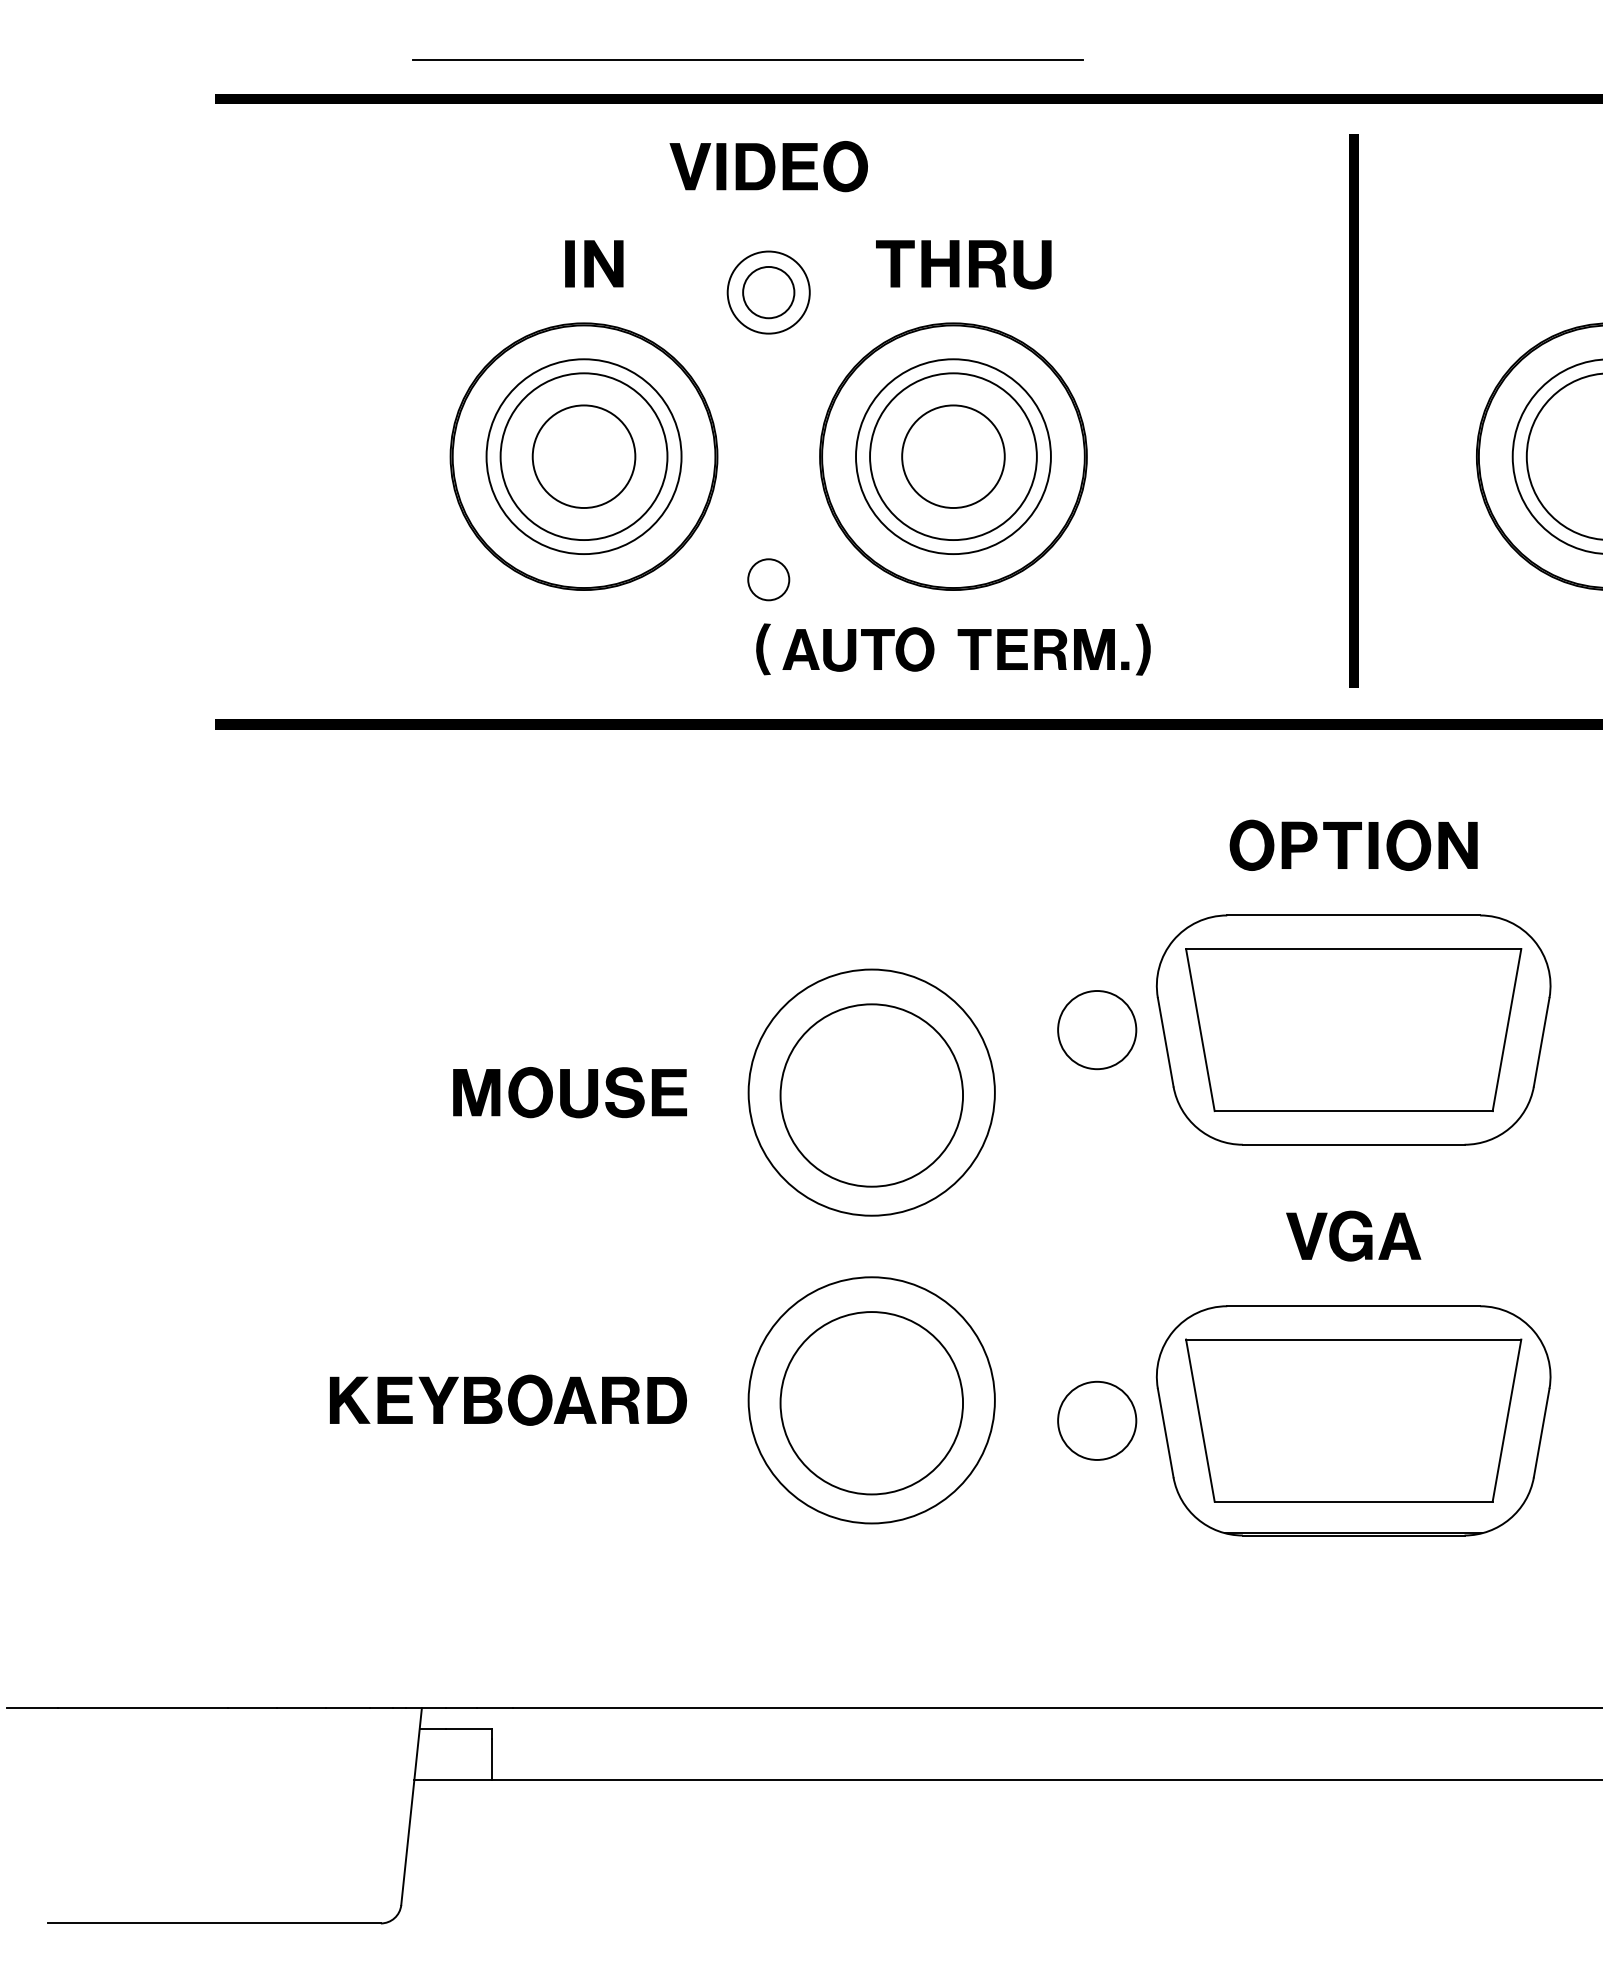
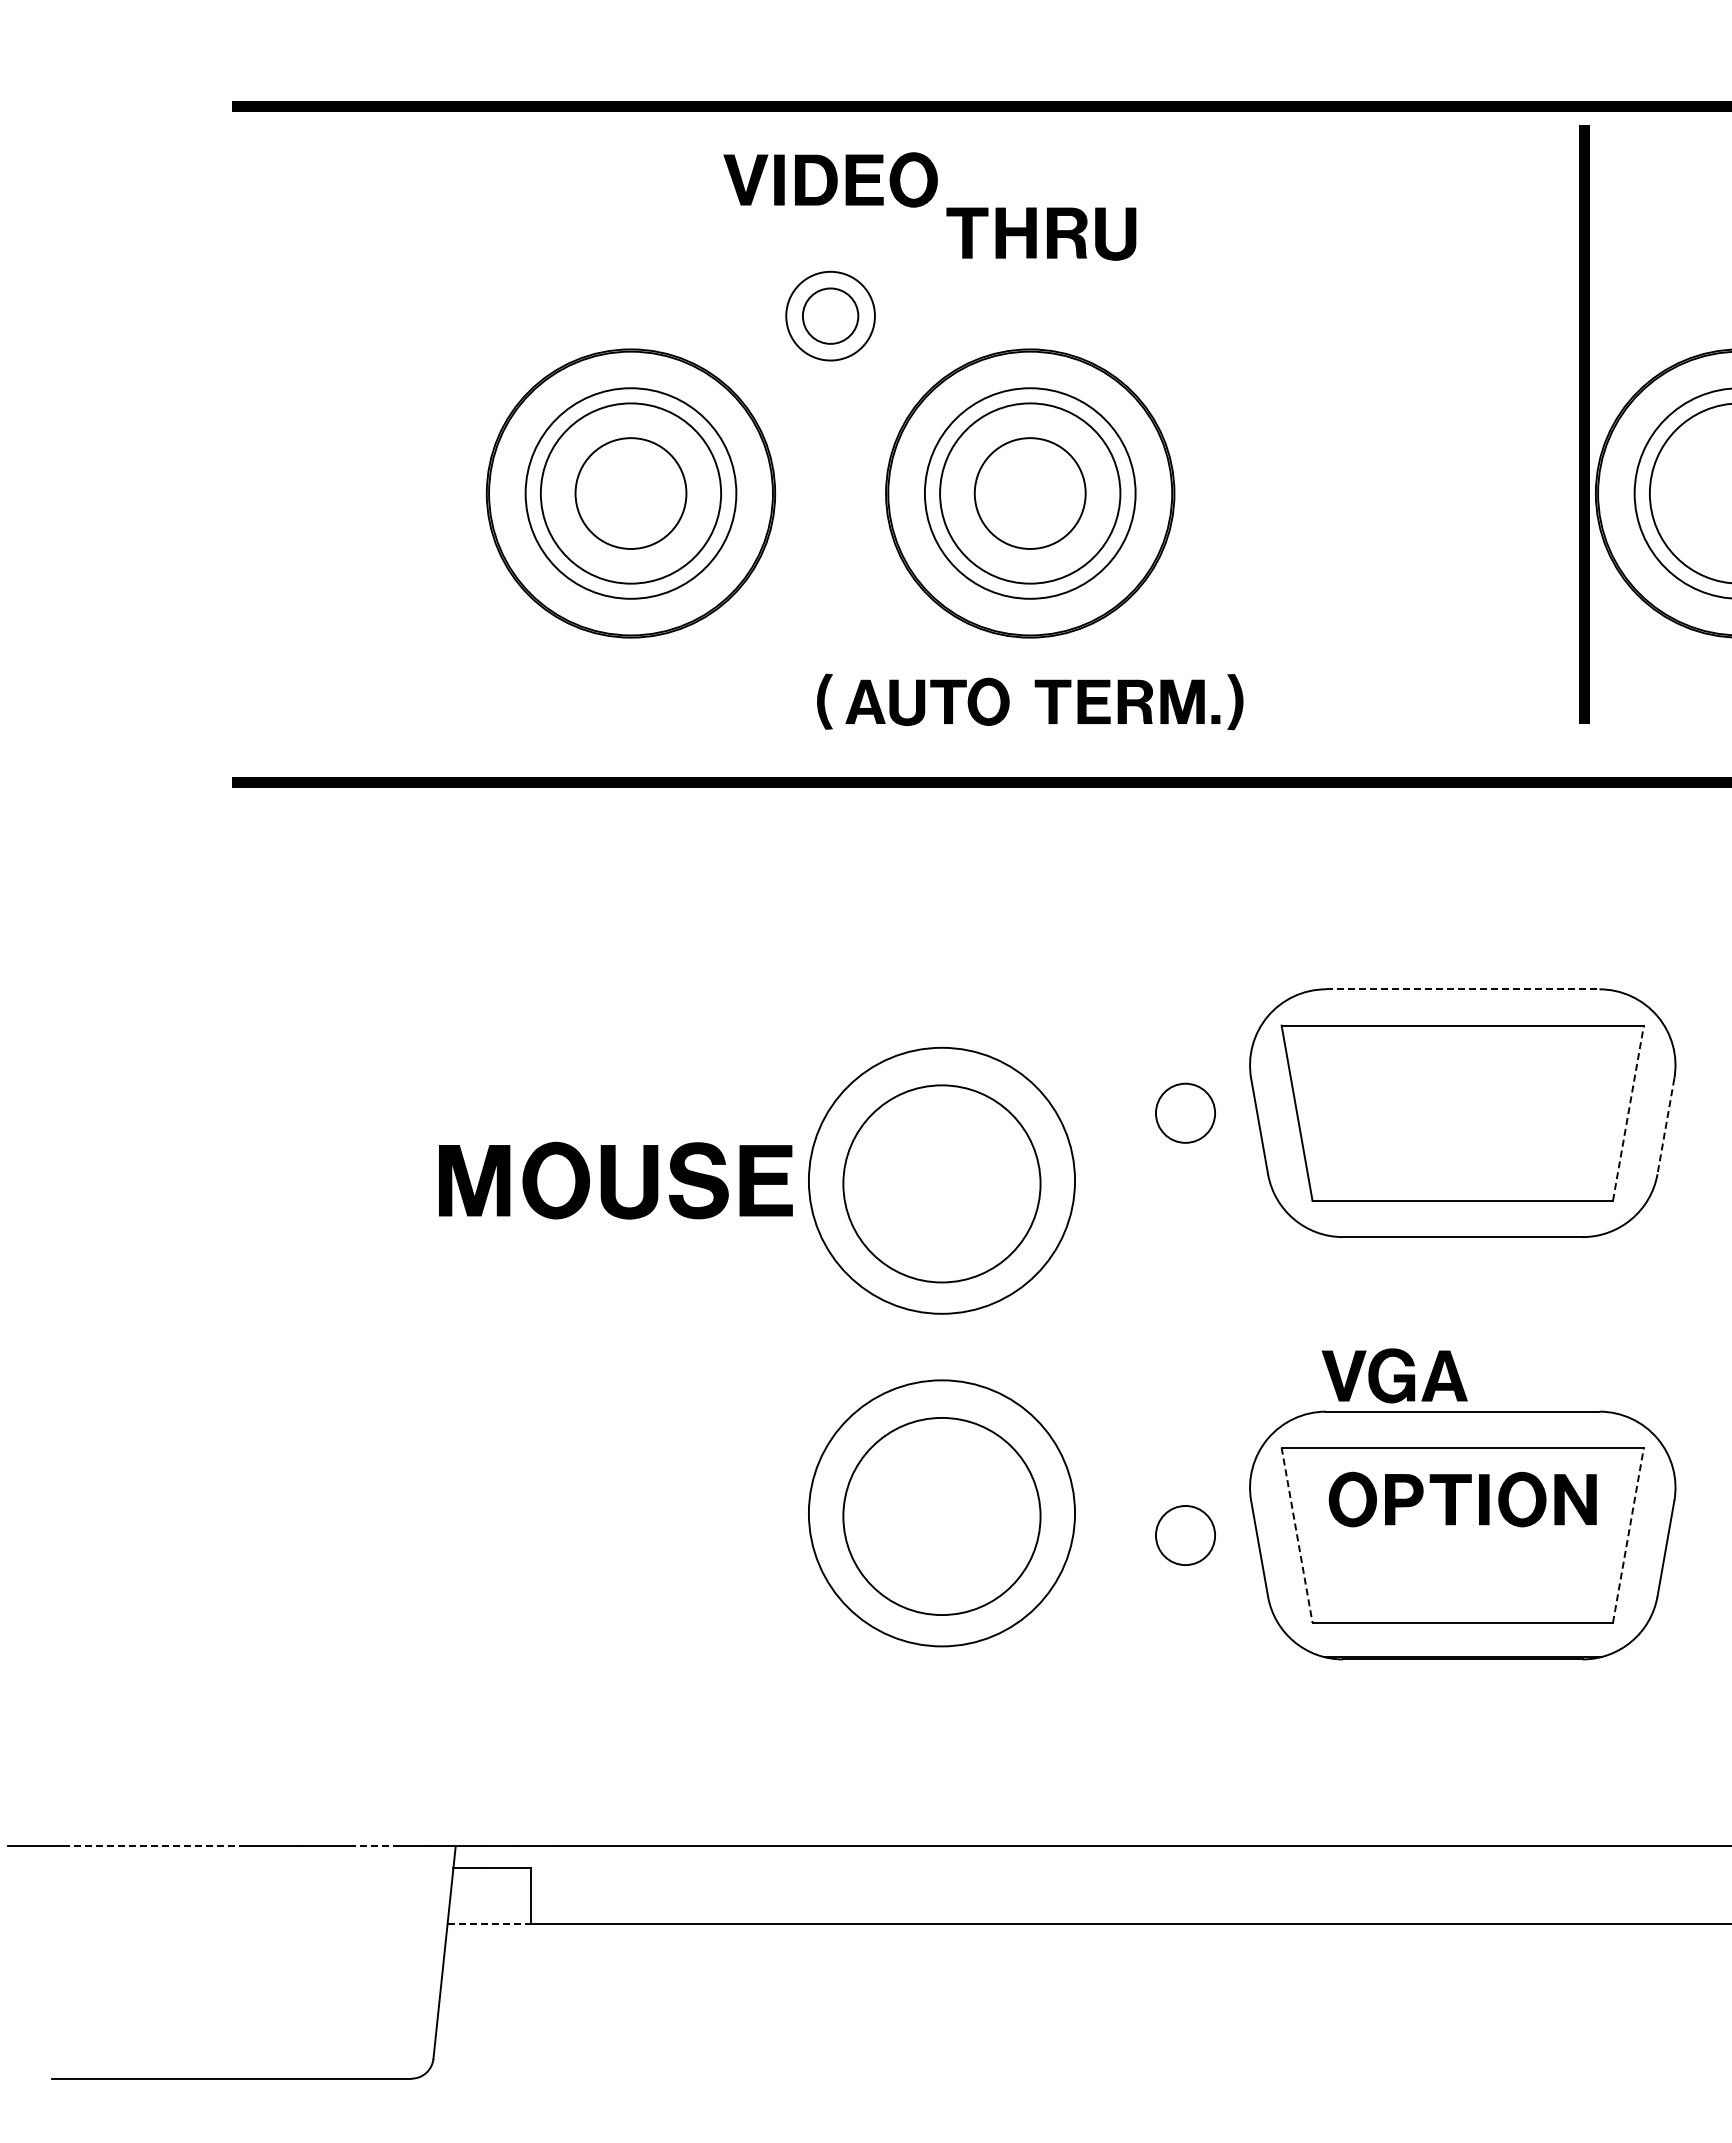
line: (748, 59) -> (808, 64), removed
part: (593, 263) -> (641, 284), removed
part: (963, 264) -> (1041, 233), moved
part: (1354, 411) -> (1584, 424), moved
part: (768, 579) -> (830, 626), removed
part: (1346, 845) -> (1455, 1499), moved
line: (1353, 915) -> (1462, 989), solid -> dashed
part: (1097, 1030) -> (1185, 1113), size x0.7
line: (1507, 1030) -> (1628, 1113), solid -> dashed
line: (1541, 1042) -> (1665, 1126), solid -> dashed
part: (569, 1092) -> (615, 1180), size x1.4
part: (1353, 1235) -> (1394, 1375), moved
part: (508, 1399) -> (549, 1512), removed
part: (1097, 1420) -> (1185, 1535), size x0.7
line: (1200, 1420) -> (1297, 1535), solid -> dashed
line: (1507, 1420) -> (1628, 1535), solid -> dashed
line: (142, 1707) -> (153, 1845), solid -> dashed
line: (348, 1707) -> (376, 1845), solid -> dashed
line: (453, 1779) -> (489, 1923), solid -> dashed

